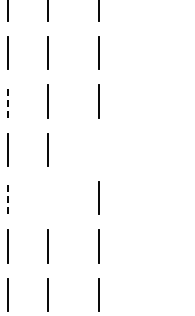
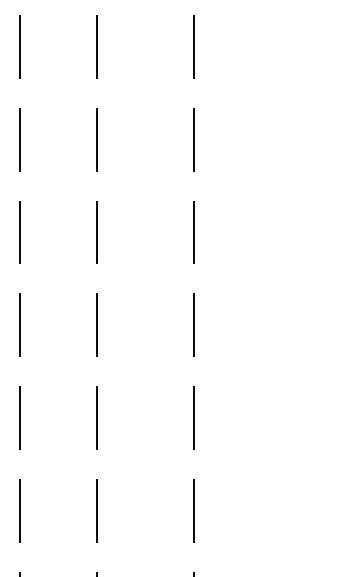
line: (8, 101) -> (20, 232), dashed -> solid
line: (99, 149) -> (195, 324), added
line: (8, 197) -> (20, 416), dashed -> solid
line: (47, 197) -> (95, 416), added

